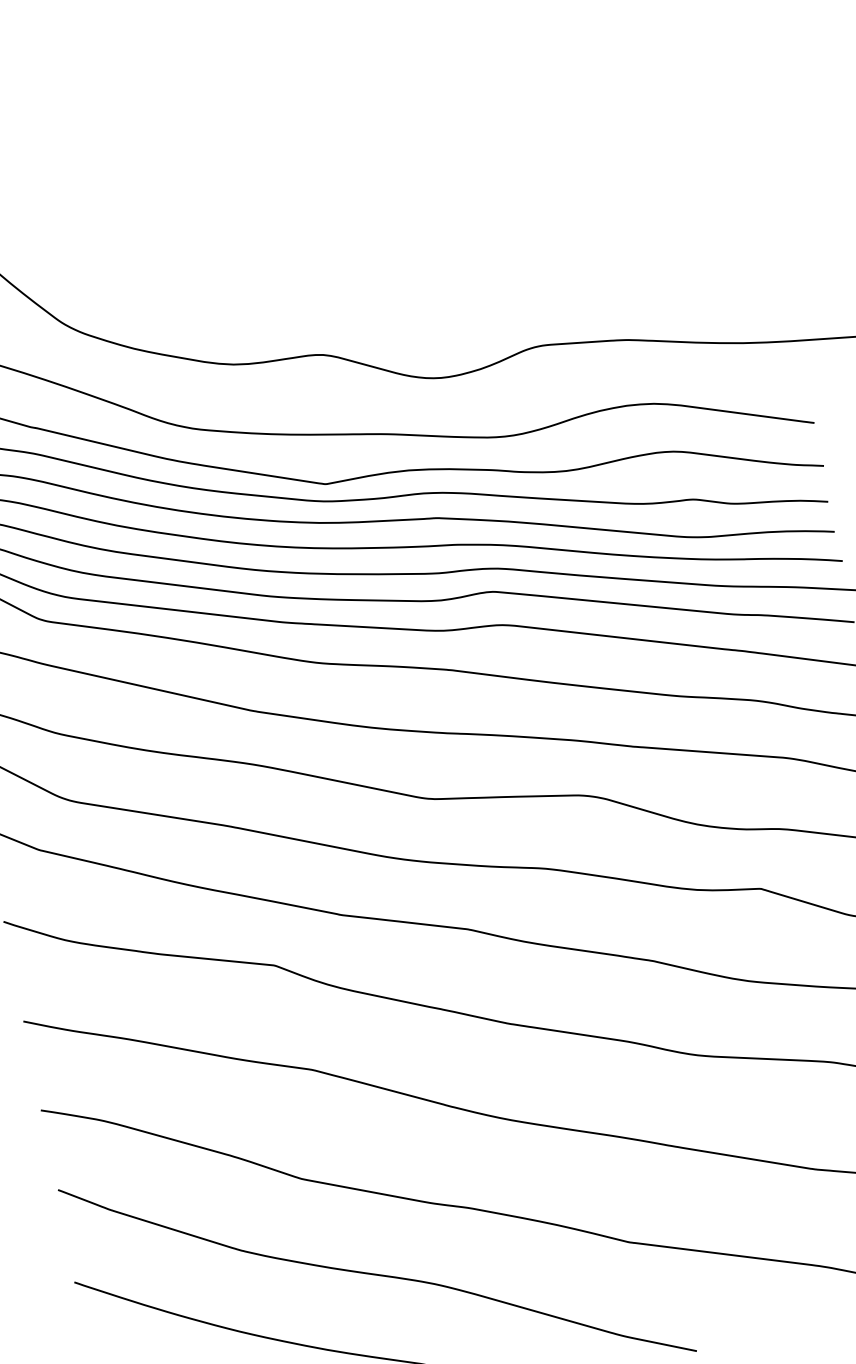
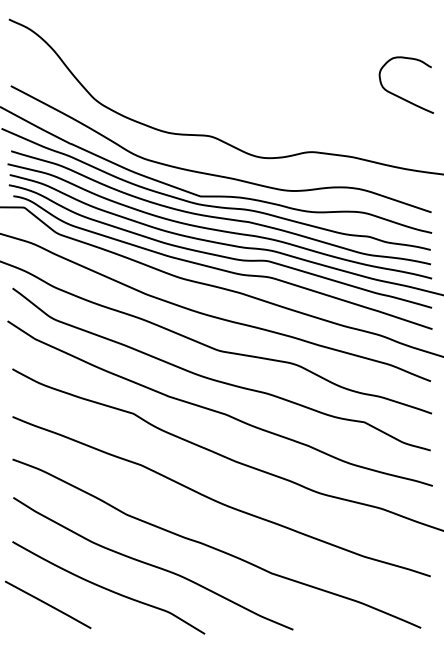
curve: (702, 193) -> (400, 96), added

